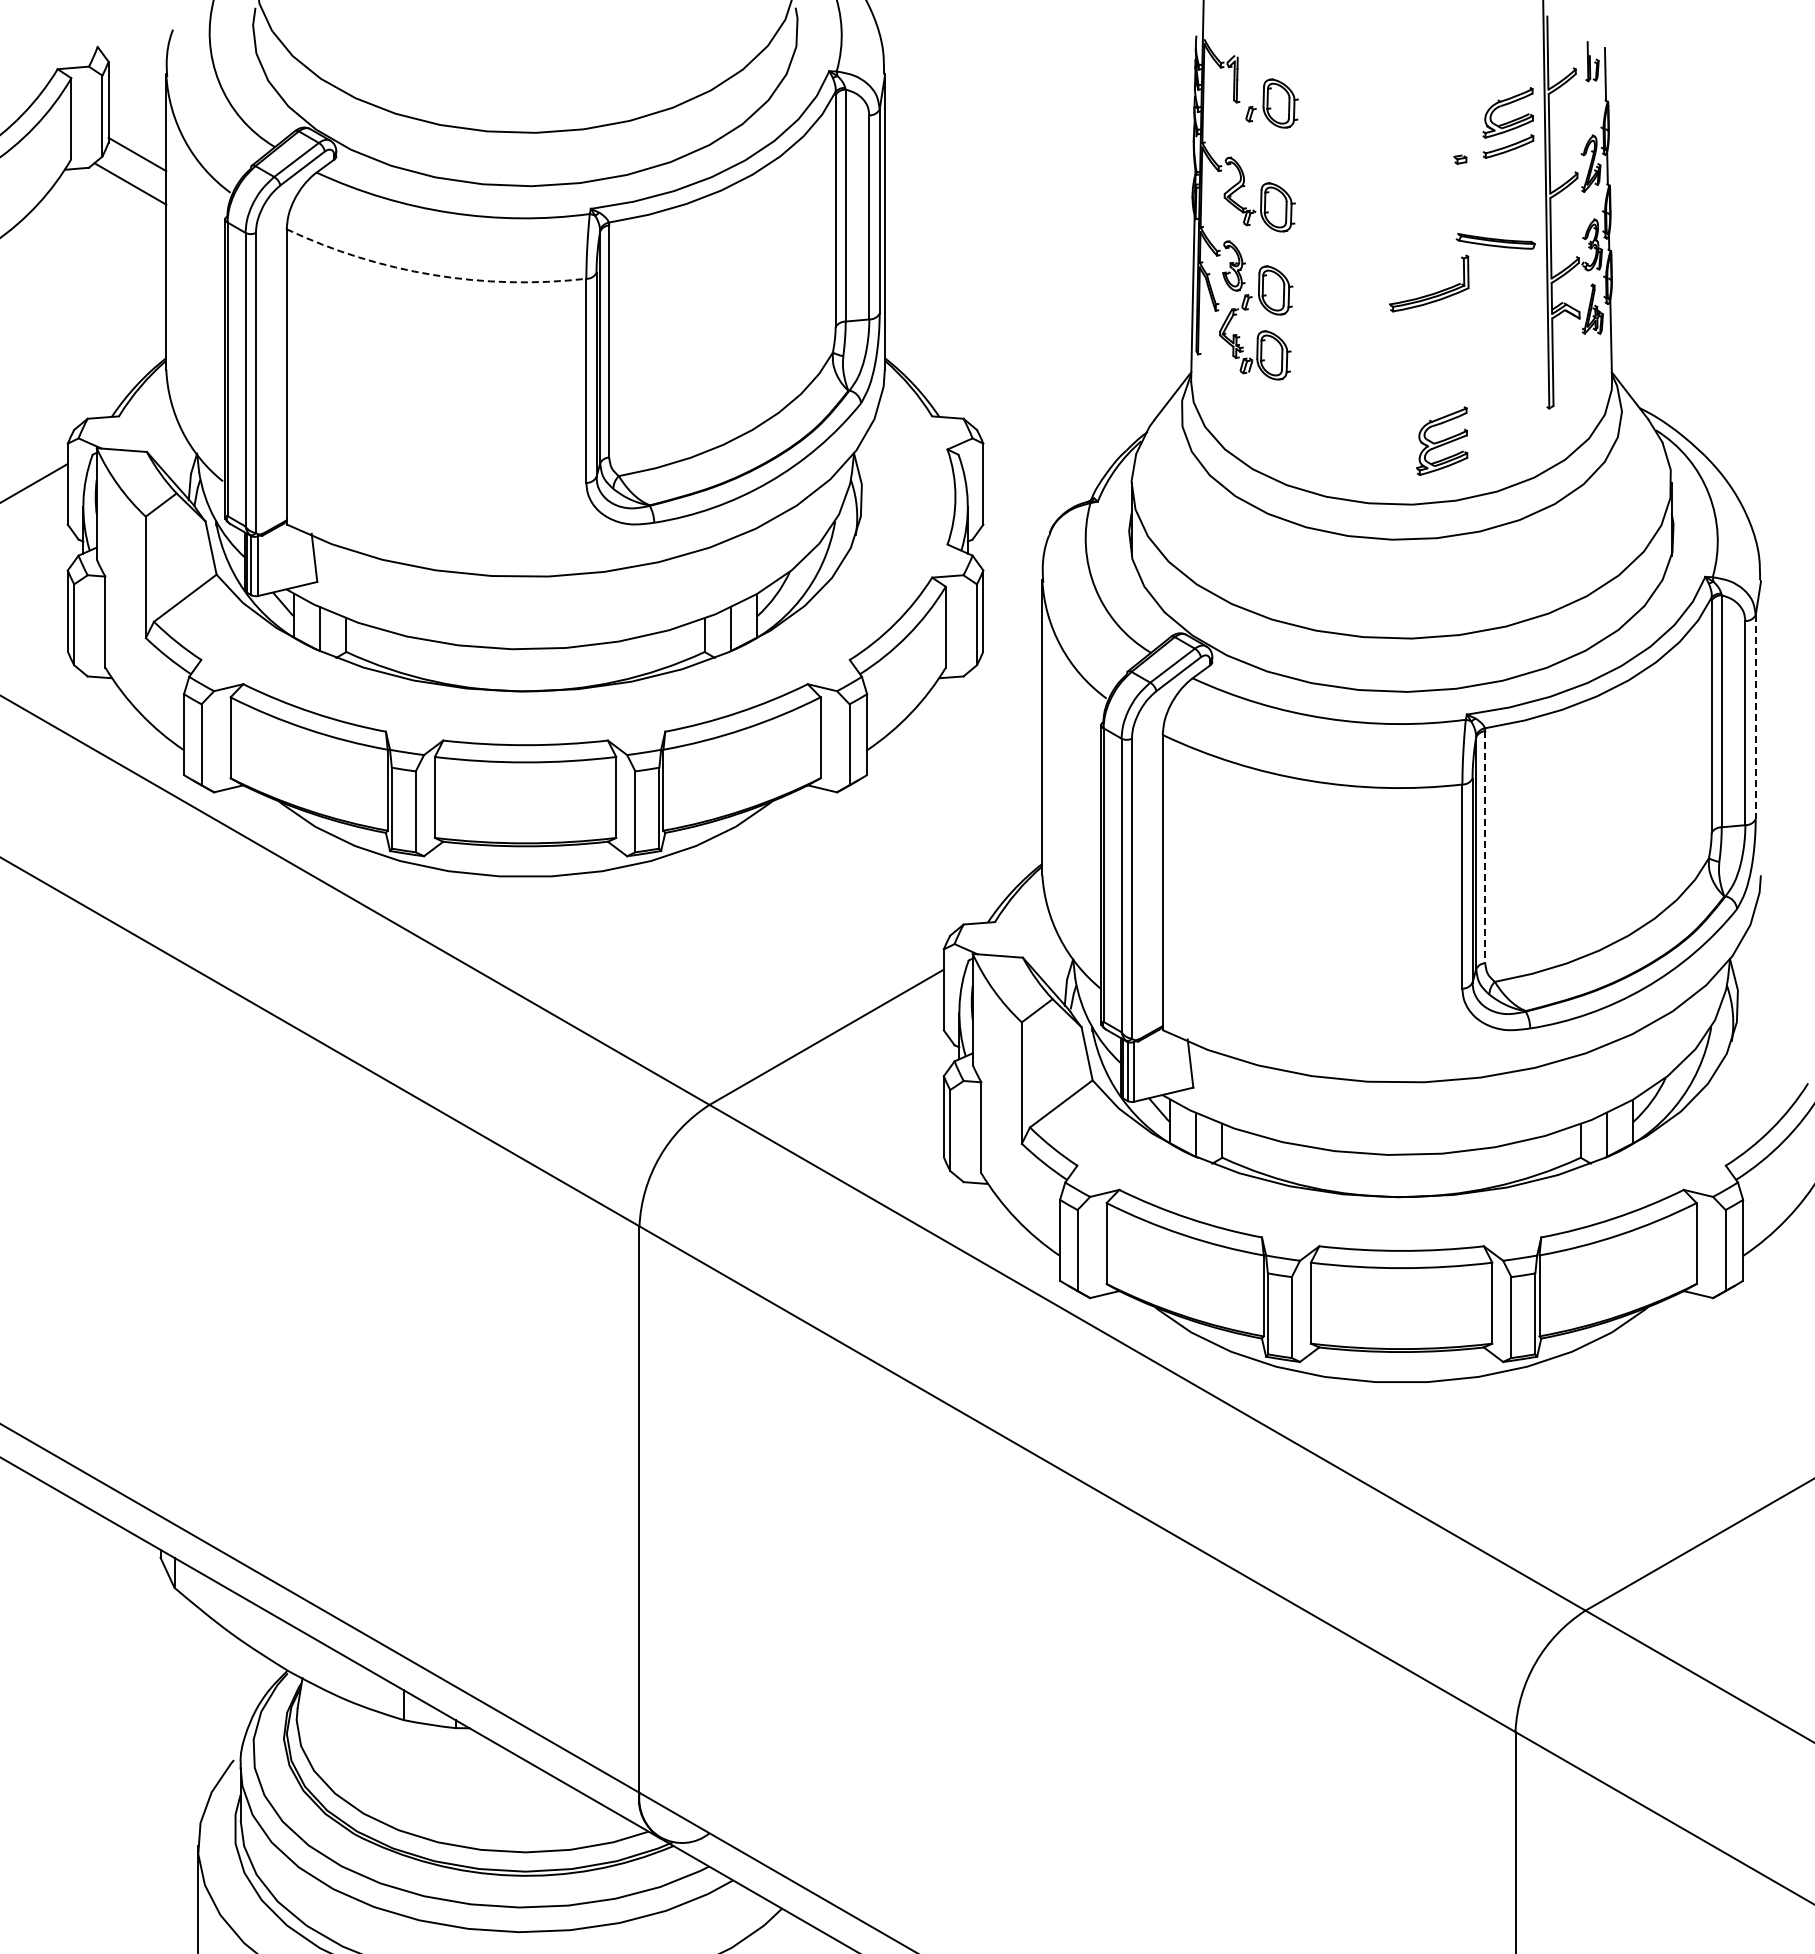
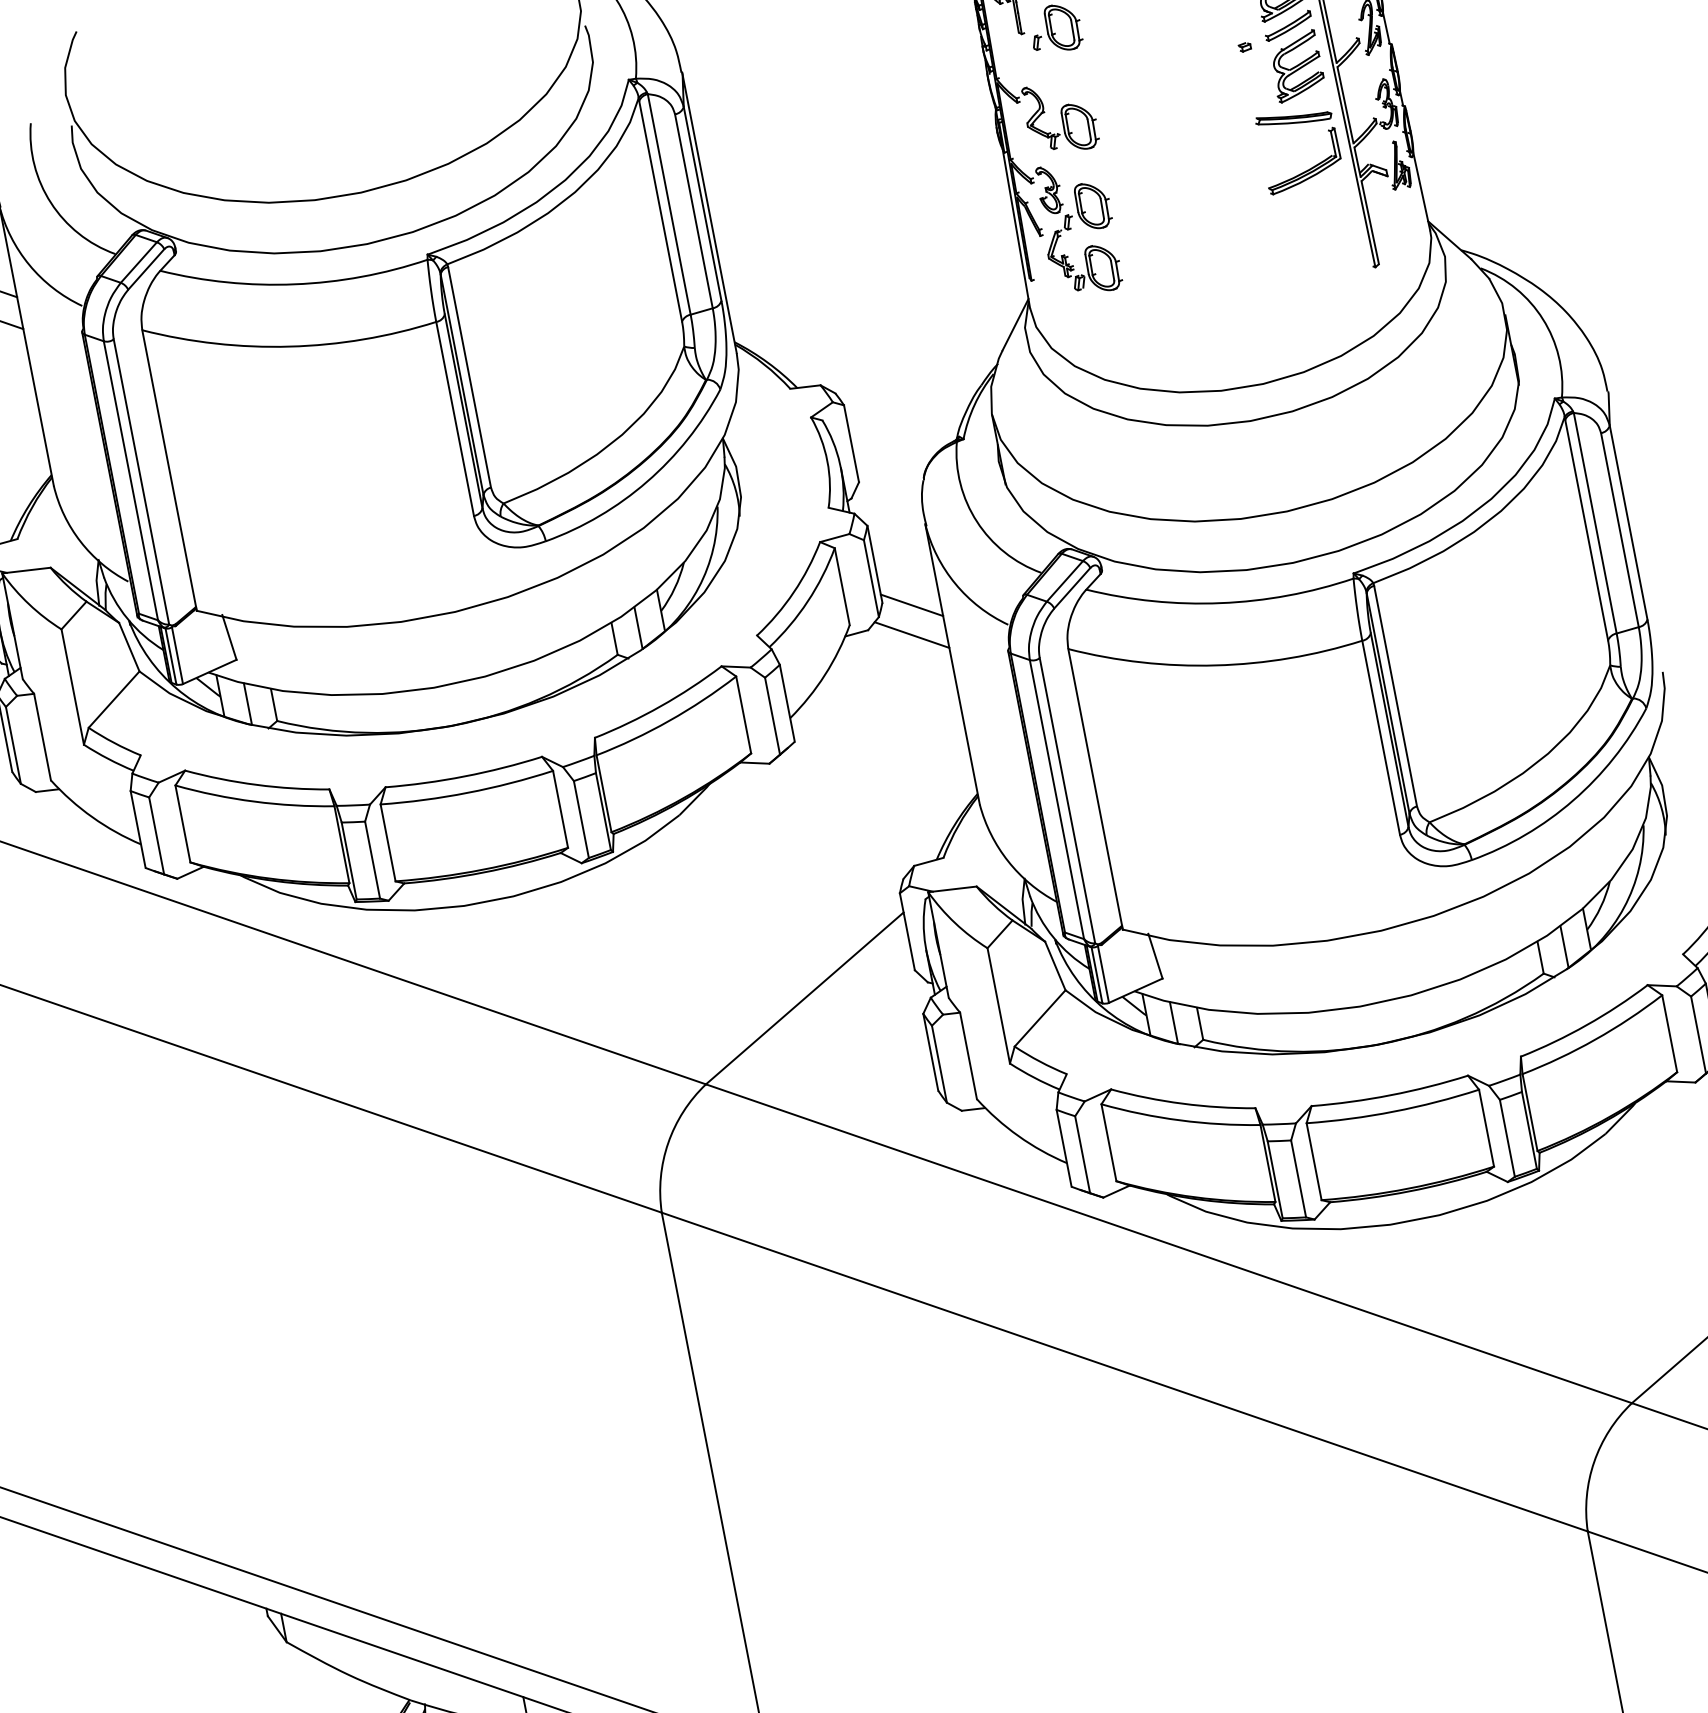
arc: (433, 274) -> (290, 346), dashed -> solid
part: (1431, 293) -> (1306, 170), moved
part: (1442, 440) -> (1296, 65), moved
line: (1012, 659) -> (911, 605), added
line: (1006, 689) -> (911, 634), added
line: (1755, 717) -> (1628, 522), dashed -> solid
line: (1485, 847) -> (1395, 696), dashed -> solid

